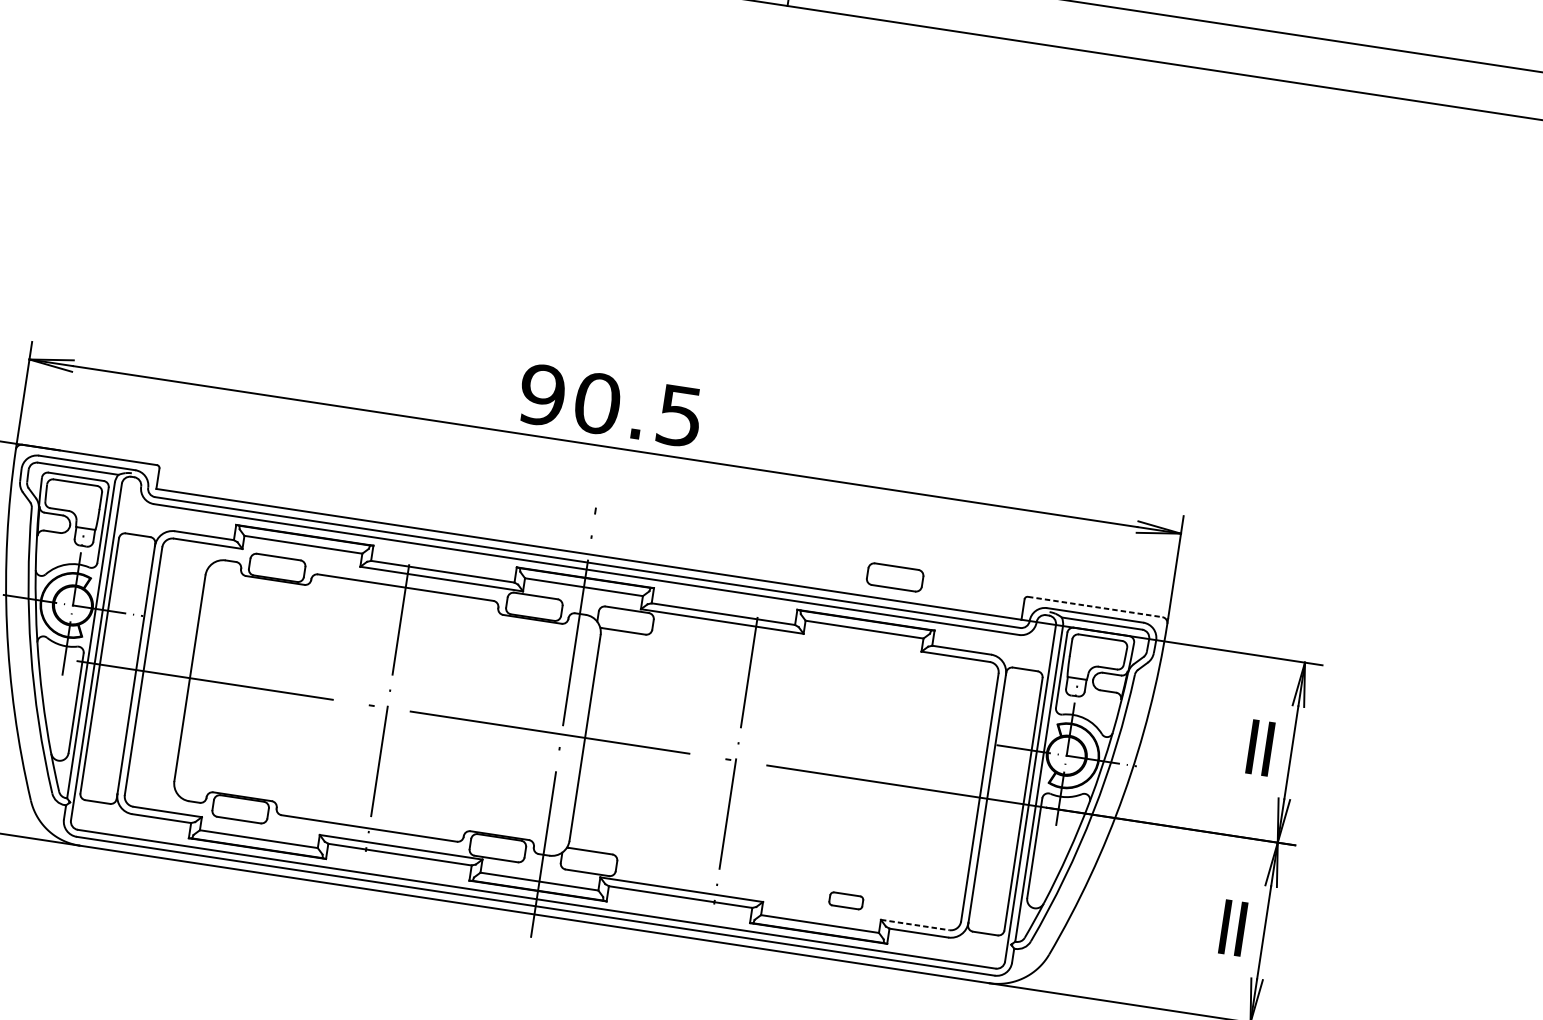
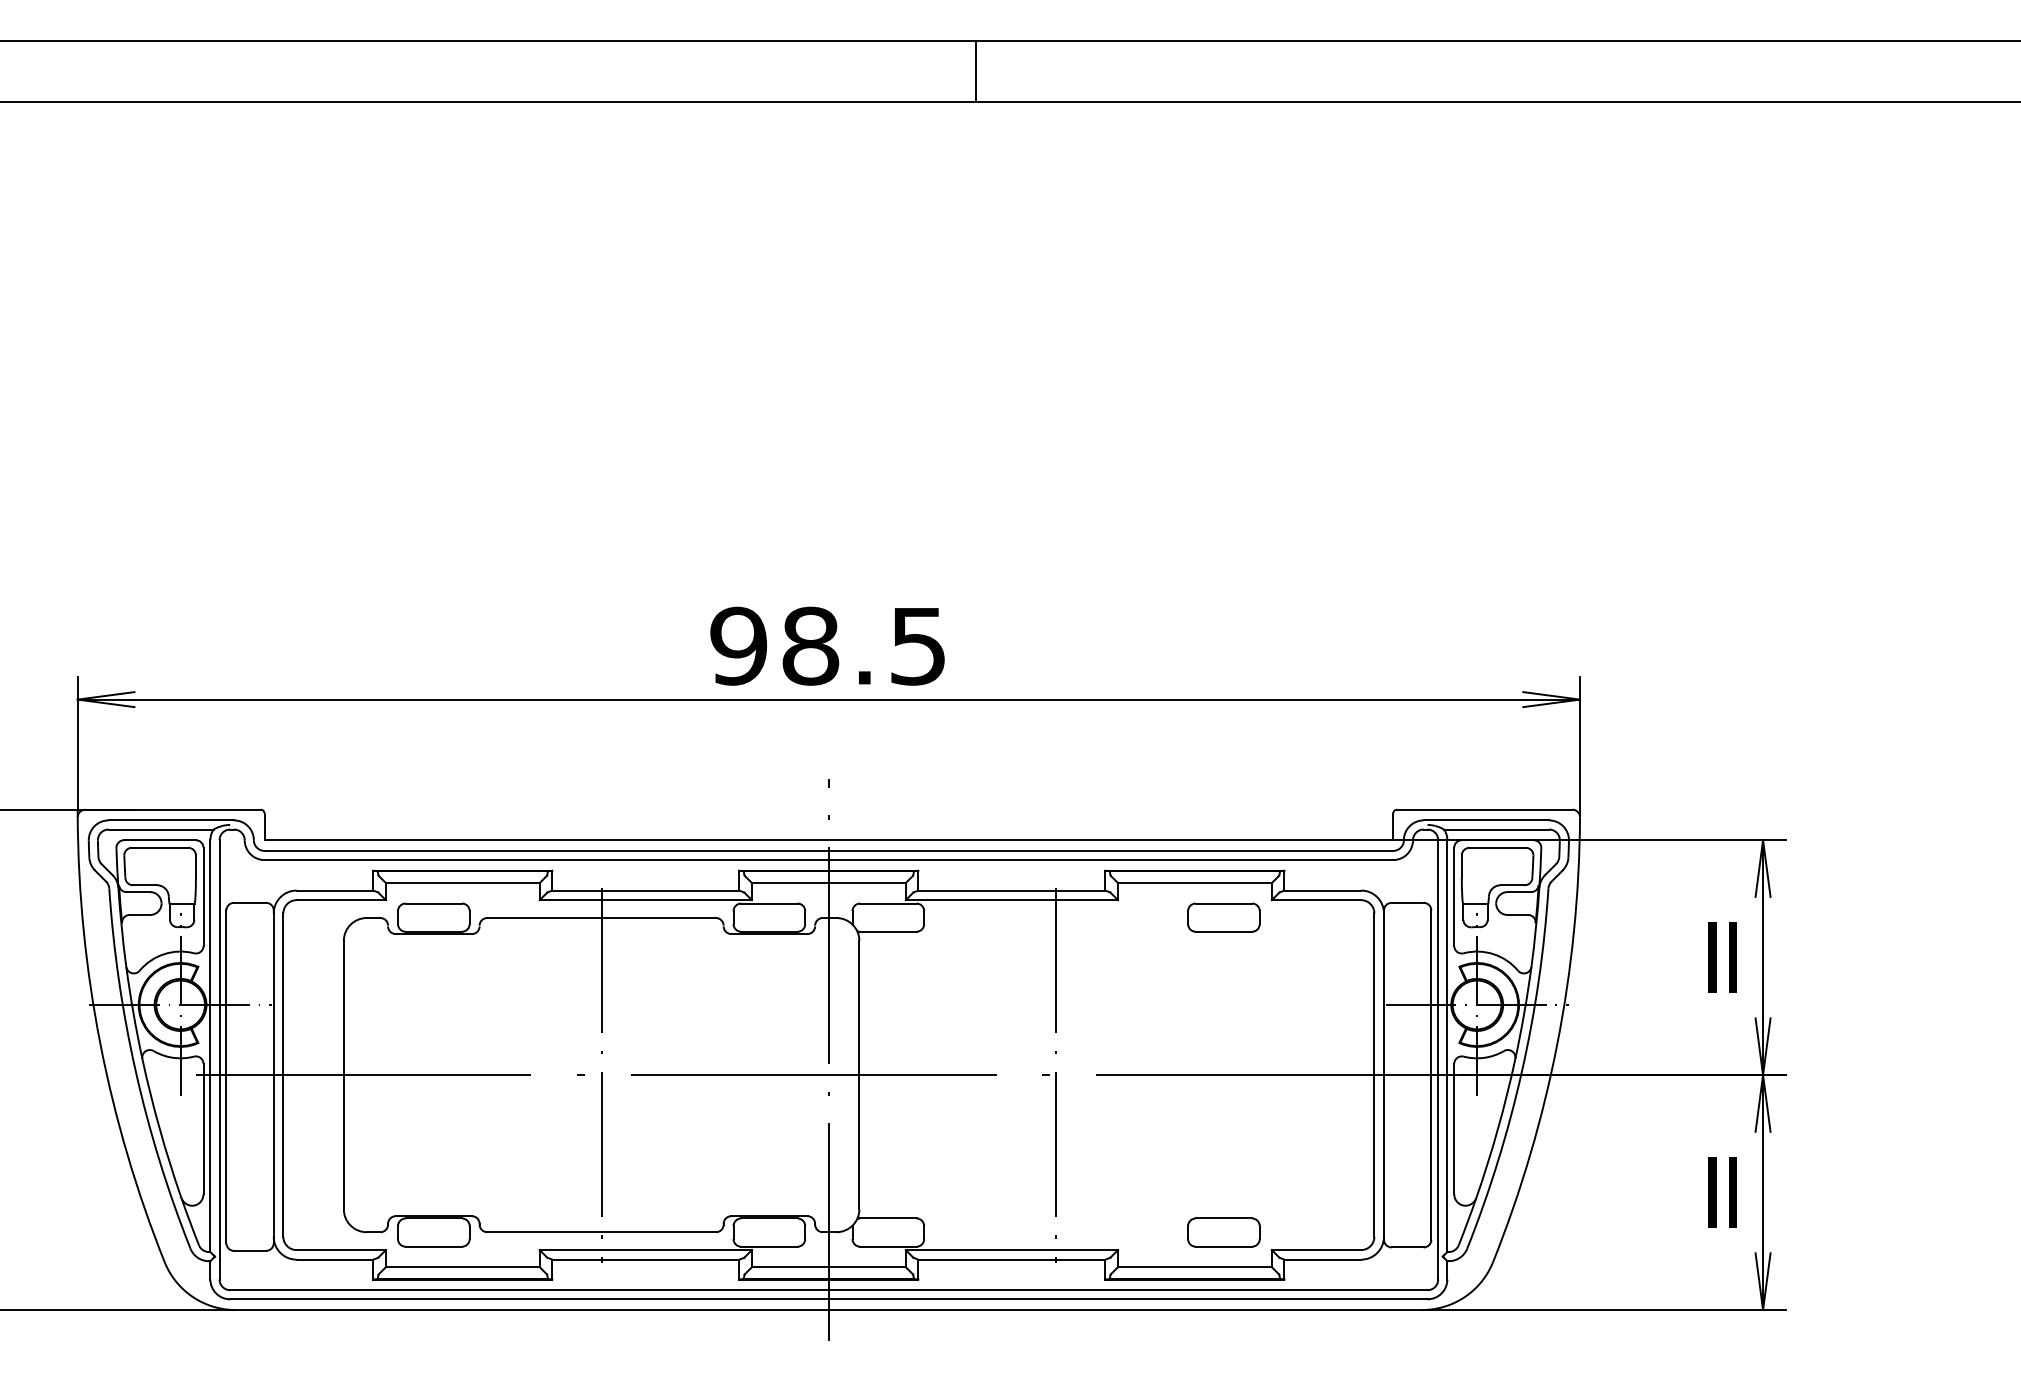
text: (597, 403) -> (810, 646), 90.5 -> 98.5
part: (894, 577) -> (1223, 917), moved
line: (1095, 606) -> (1484, 809), dashed -> solid
part: (845, 900) -> (1223, 1232), size x1.67
line: (915, 925) -> (1316, 1250), dashed -> solid

